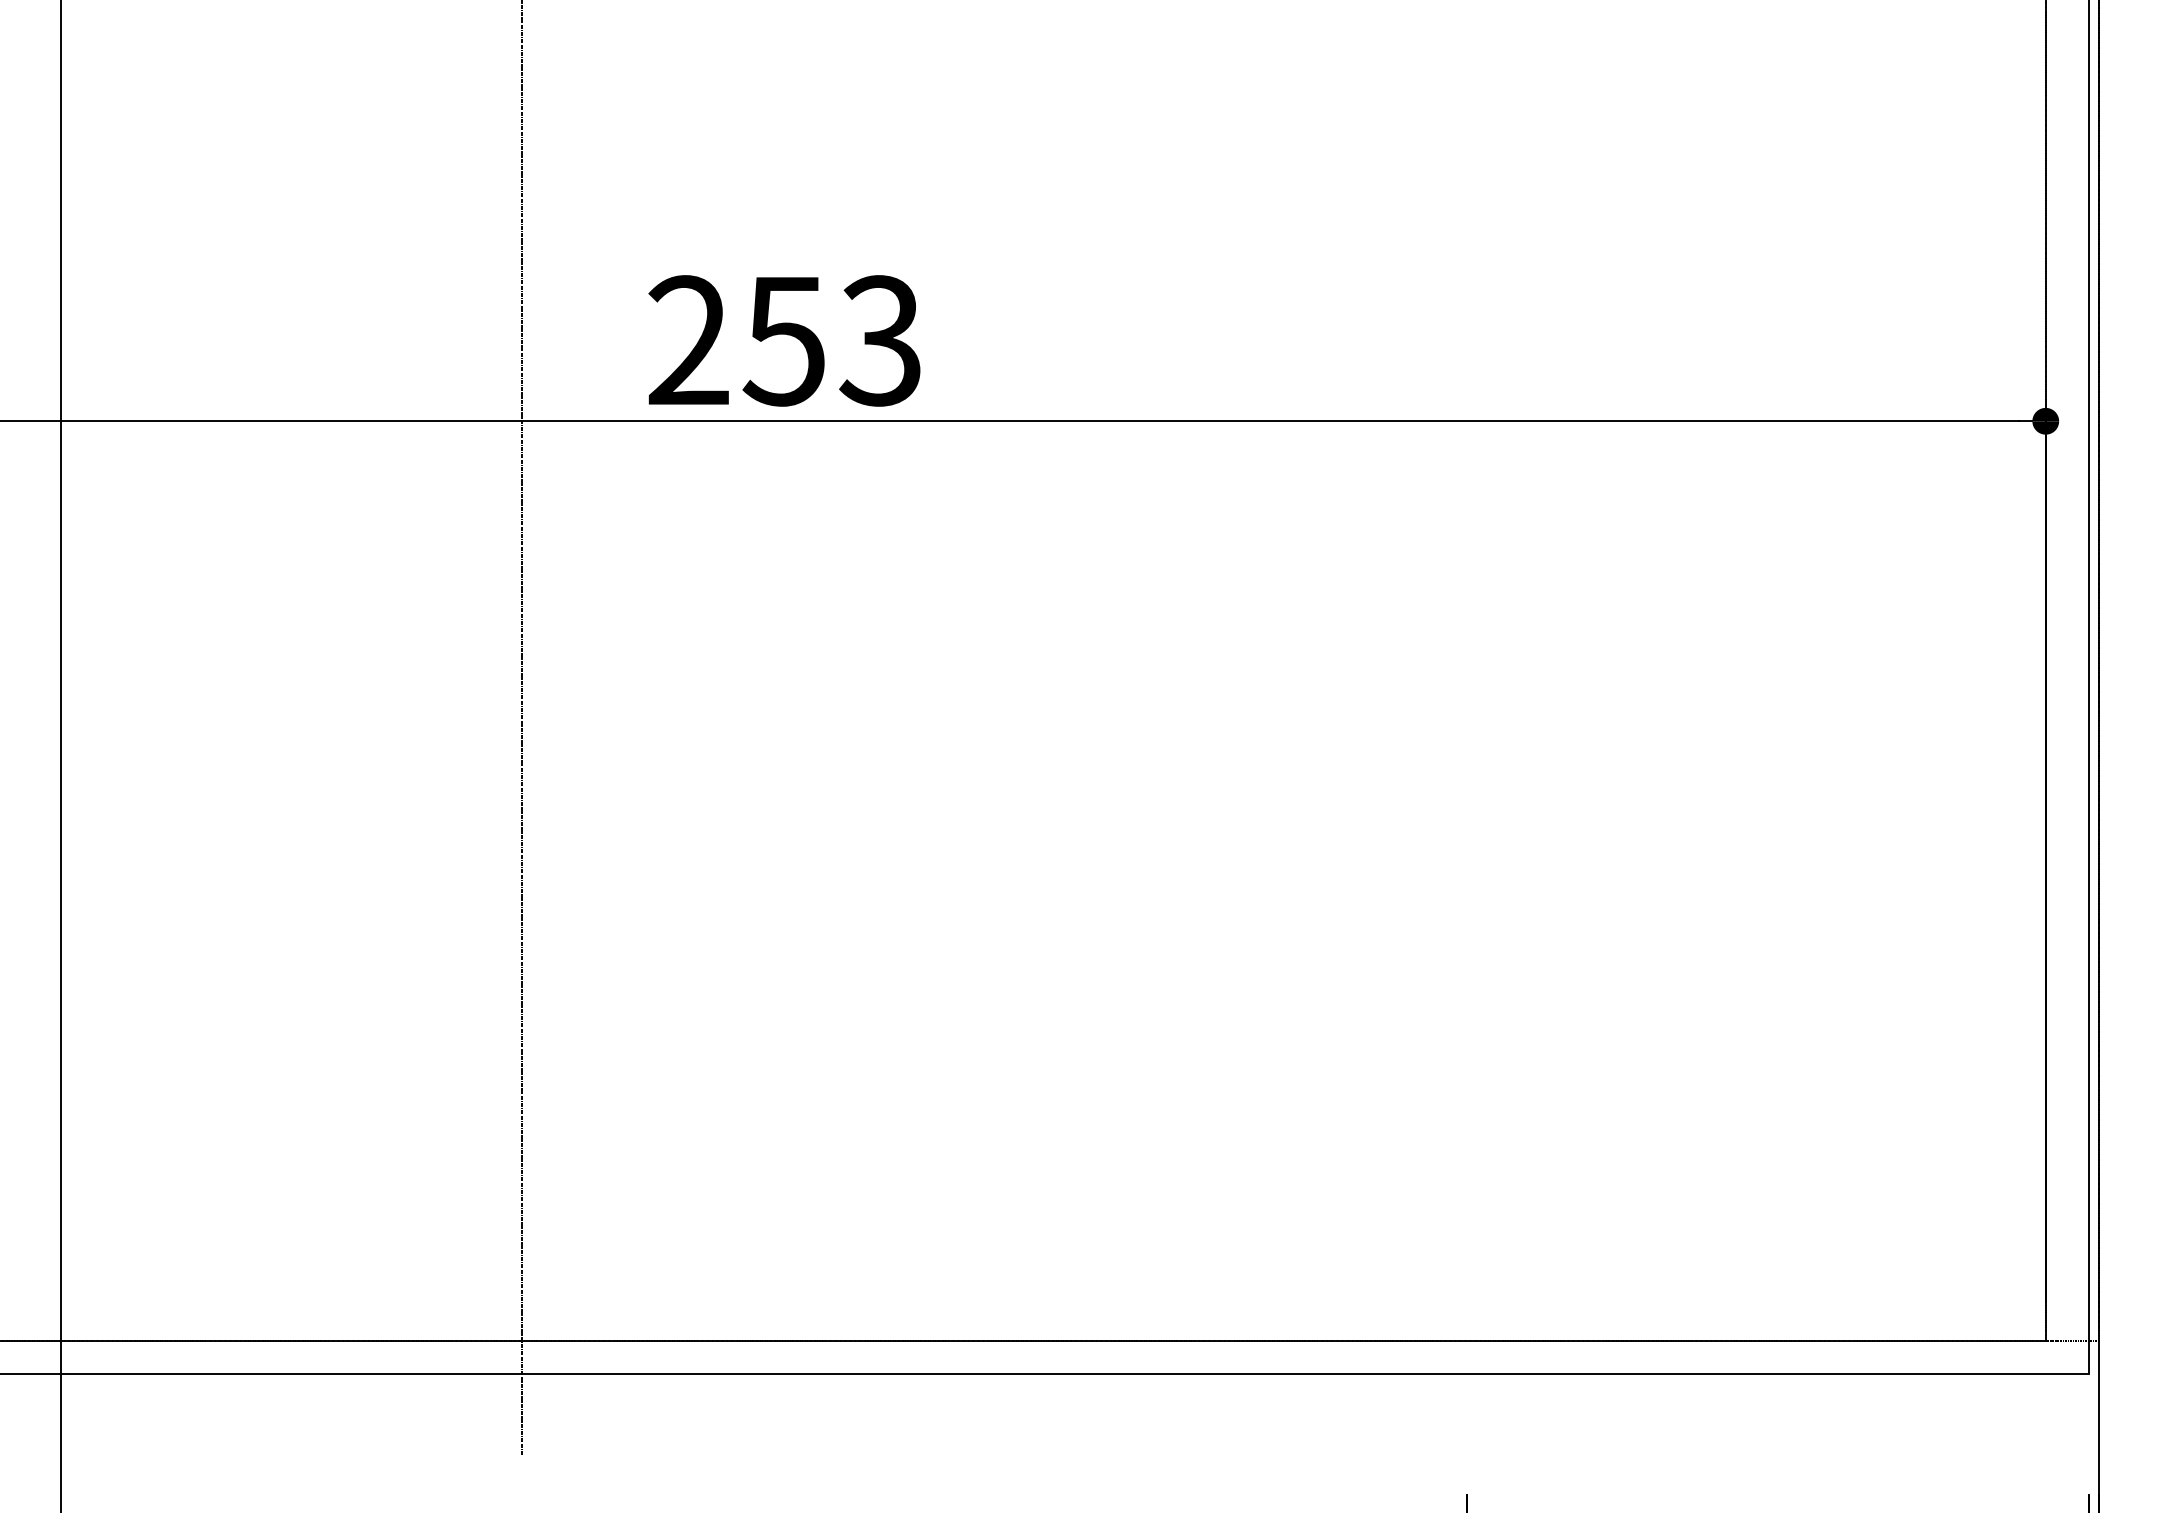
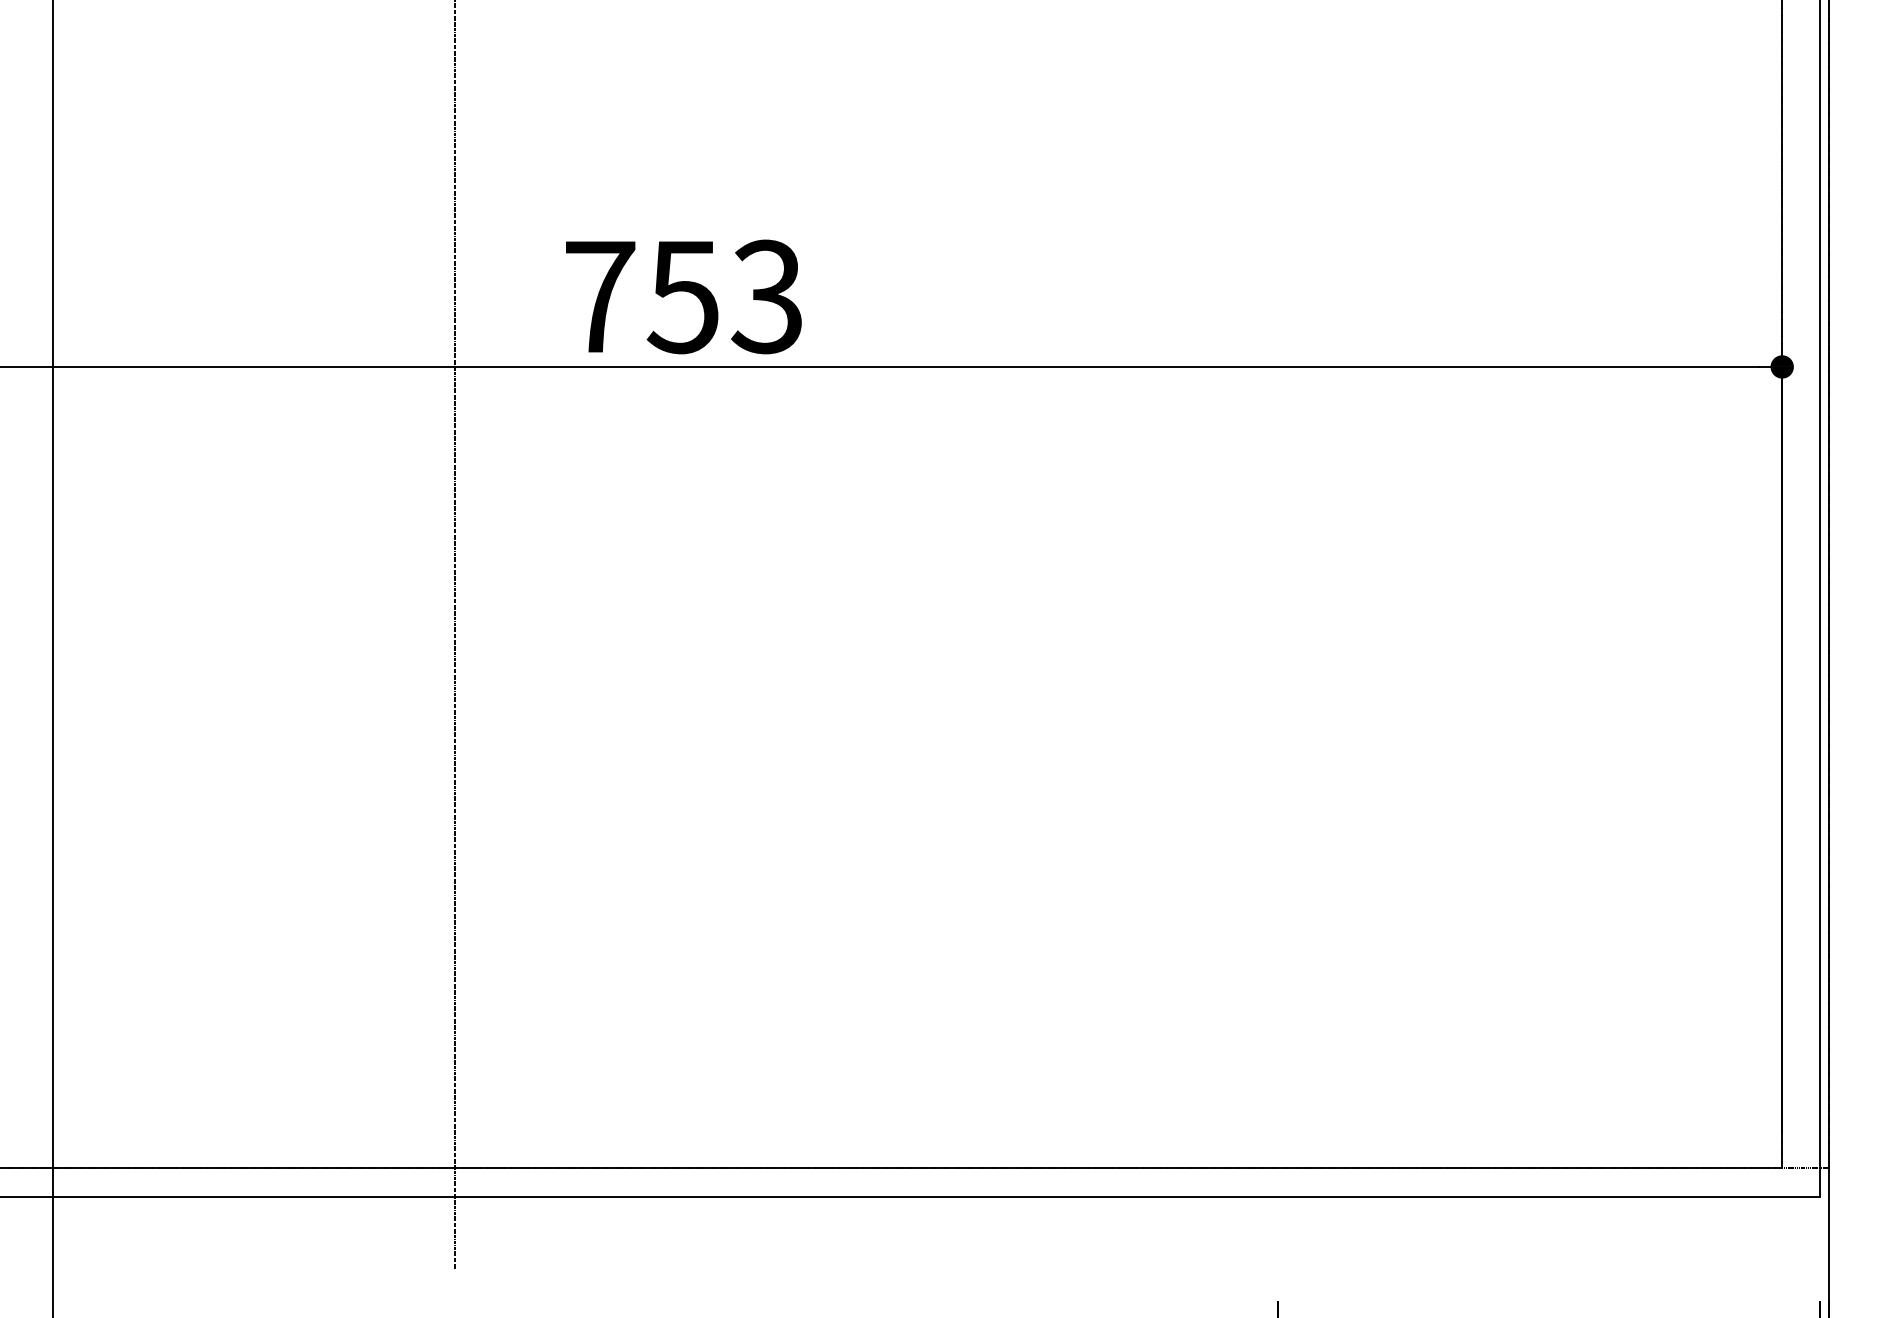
text: (688, 339) -> (599, 295), 253 -> 753

